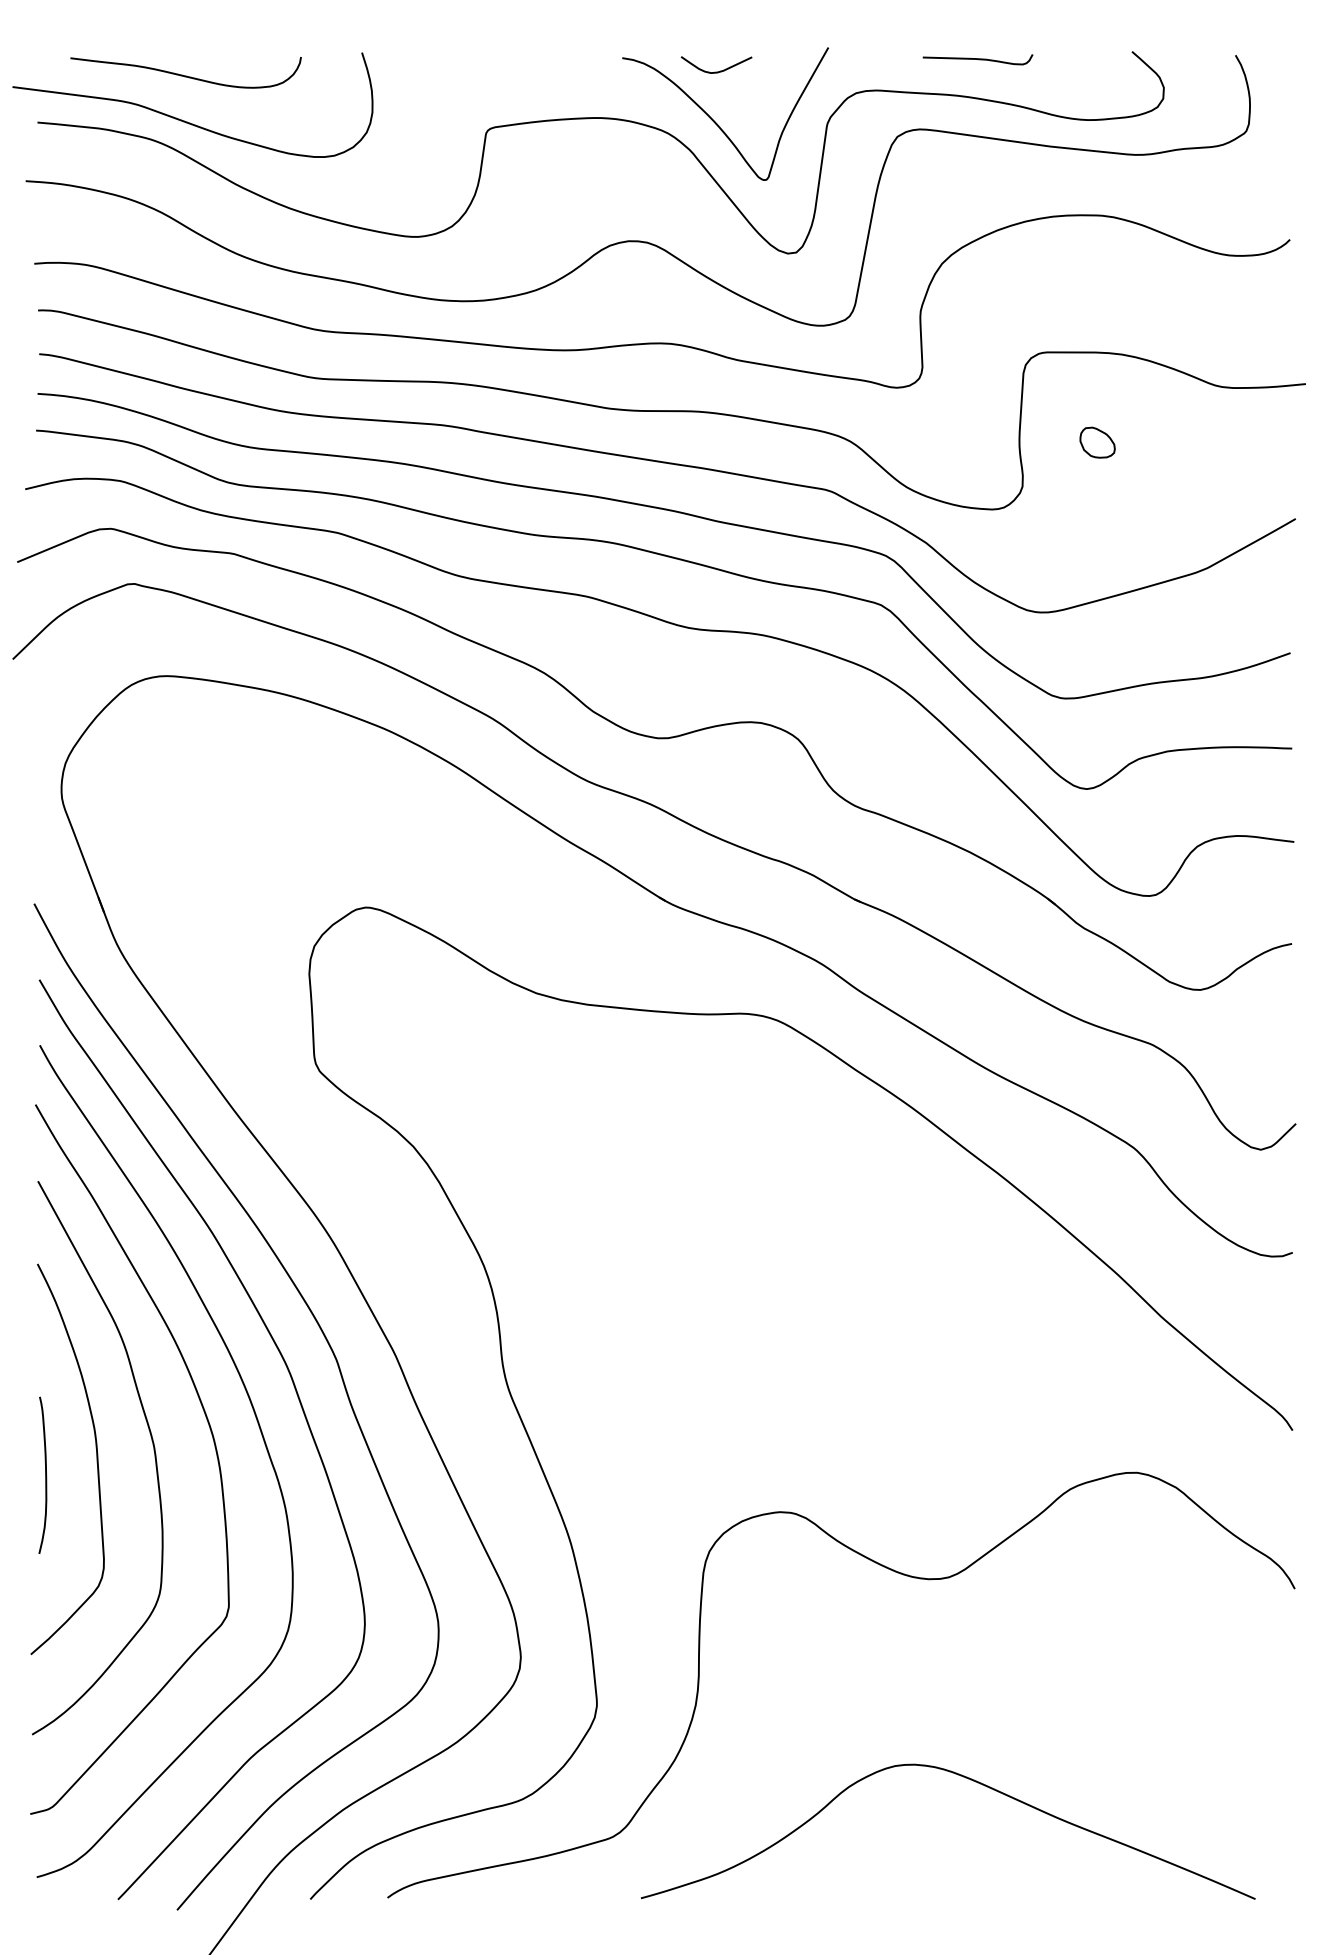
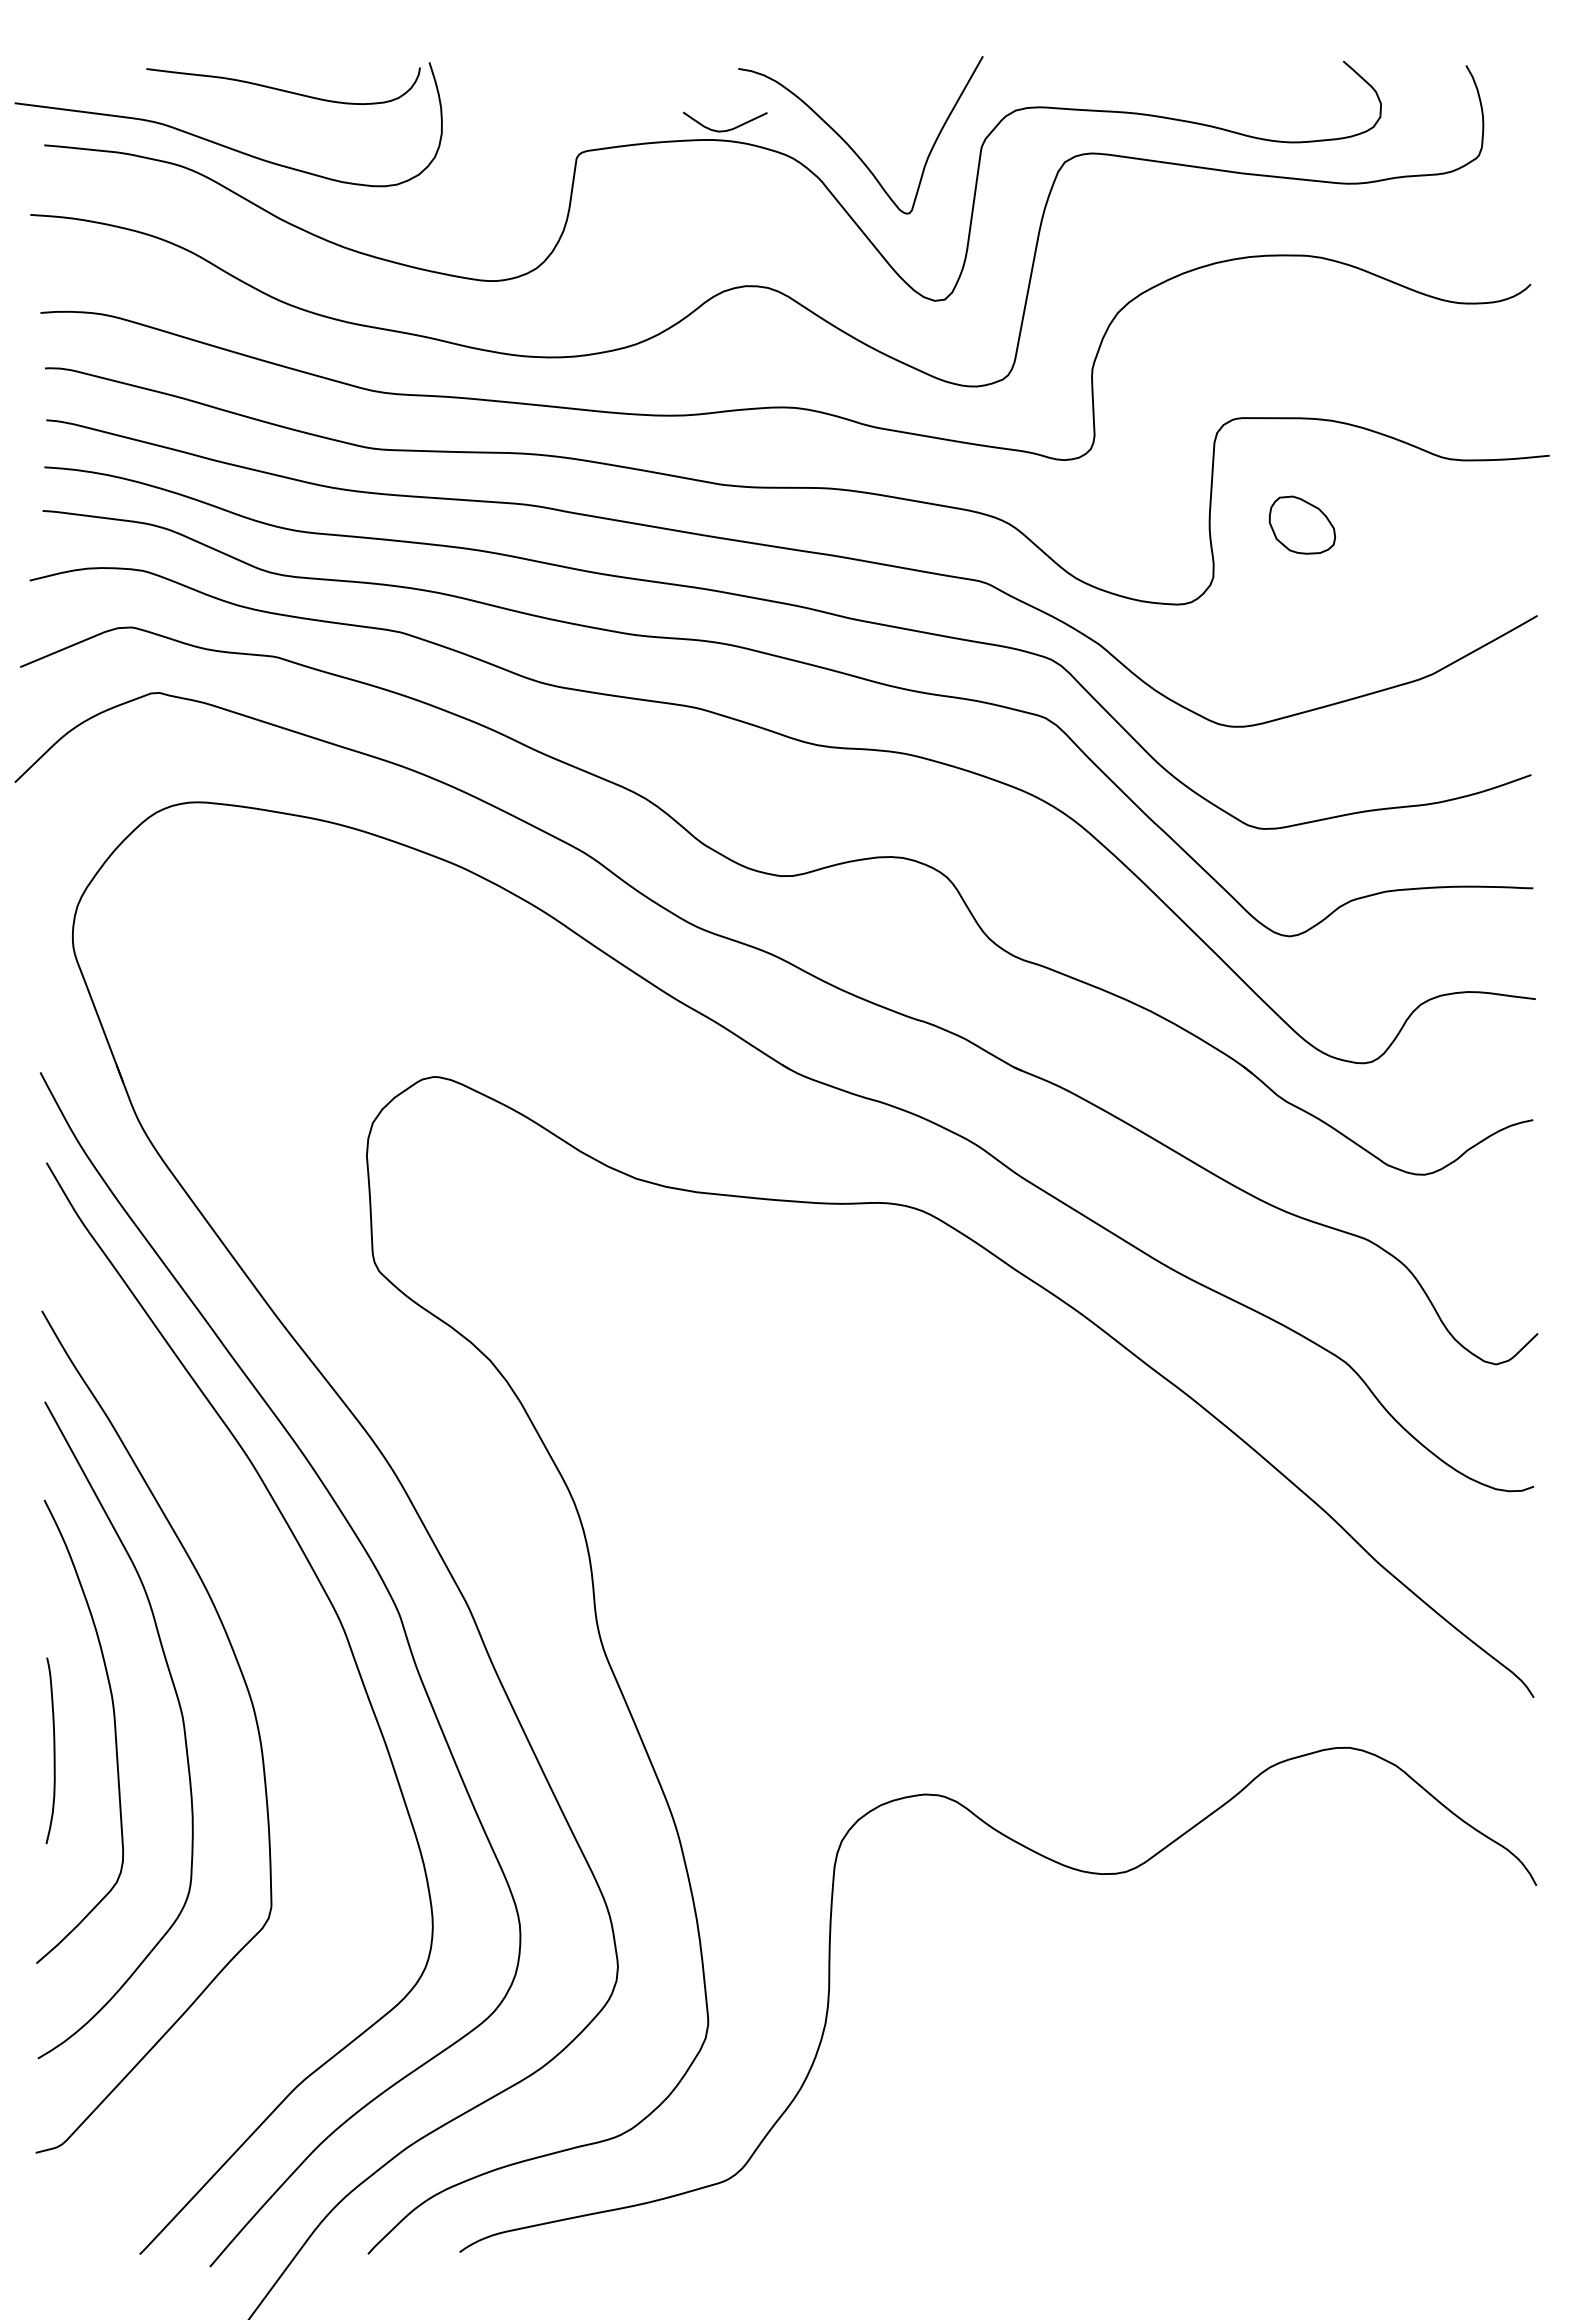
curve: (978, 59) -> (1160, 70), removed
curve: (718, 71) -> (727, 129), moved
curve: (185, 75) -> (283, 89), moved
part: (1097, 442) -> (1302, 525), size x1.6
curve: (259, 1428) -> (307, 1695), removed
curve: (967, 1779) -> (1148, 2111), removed

